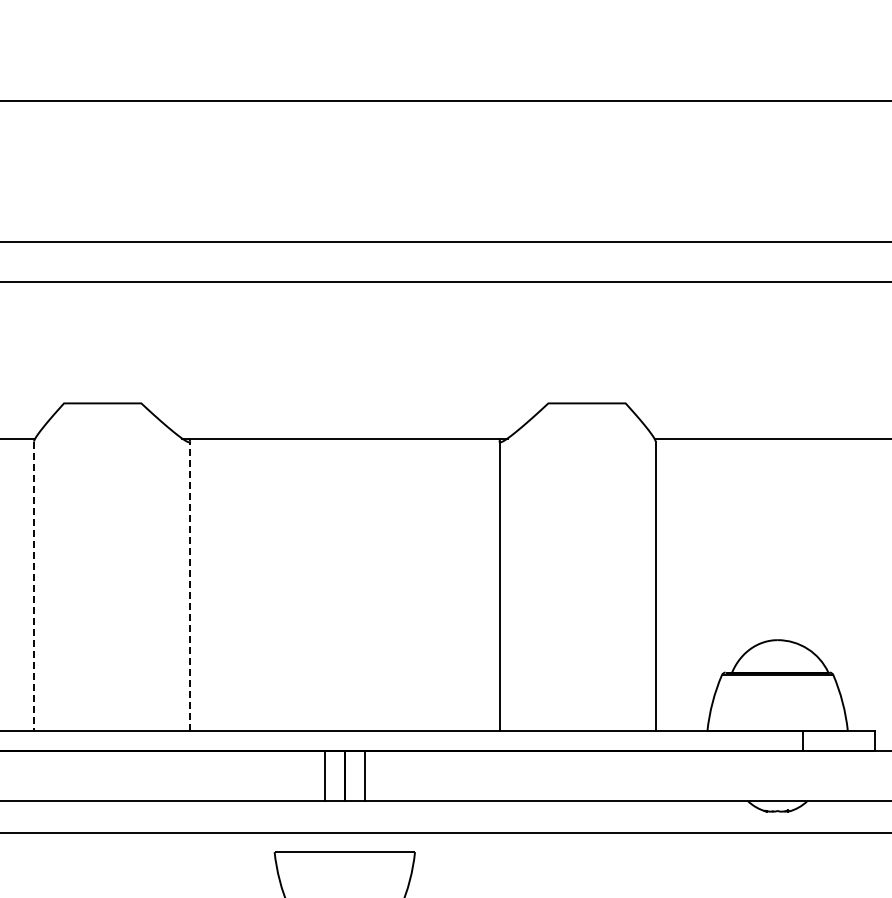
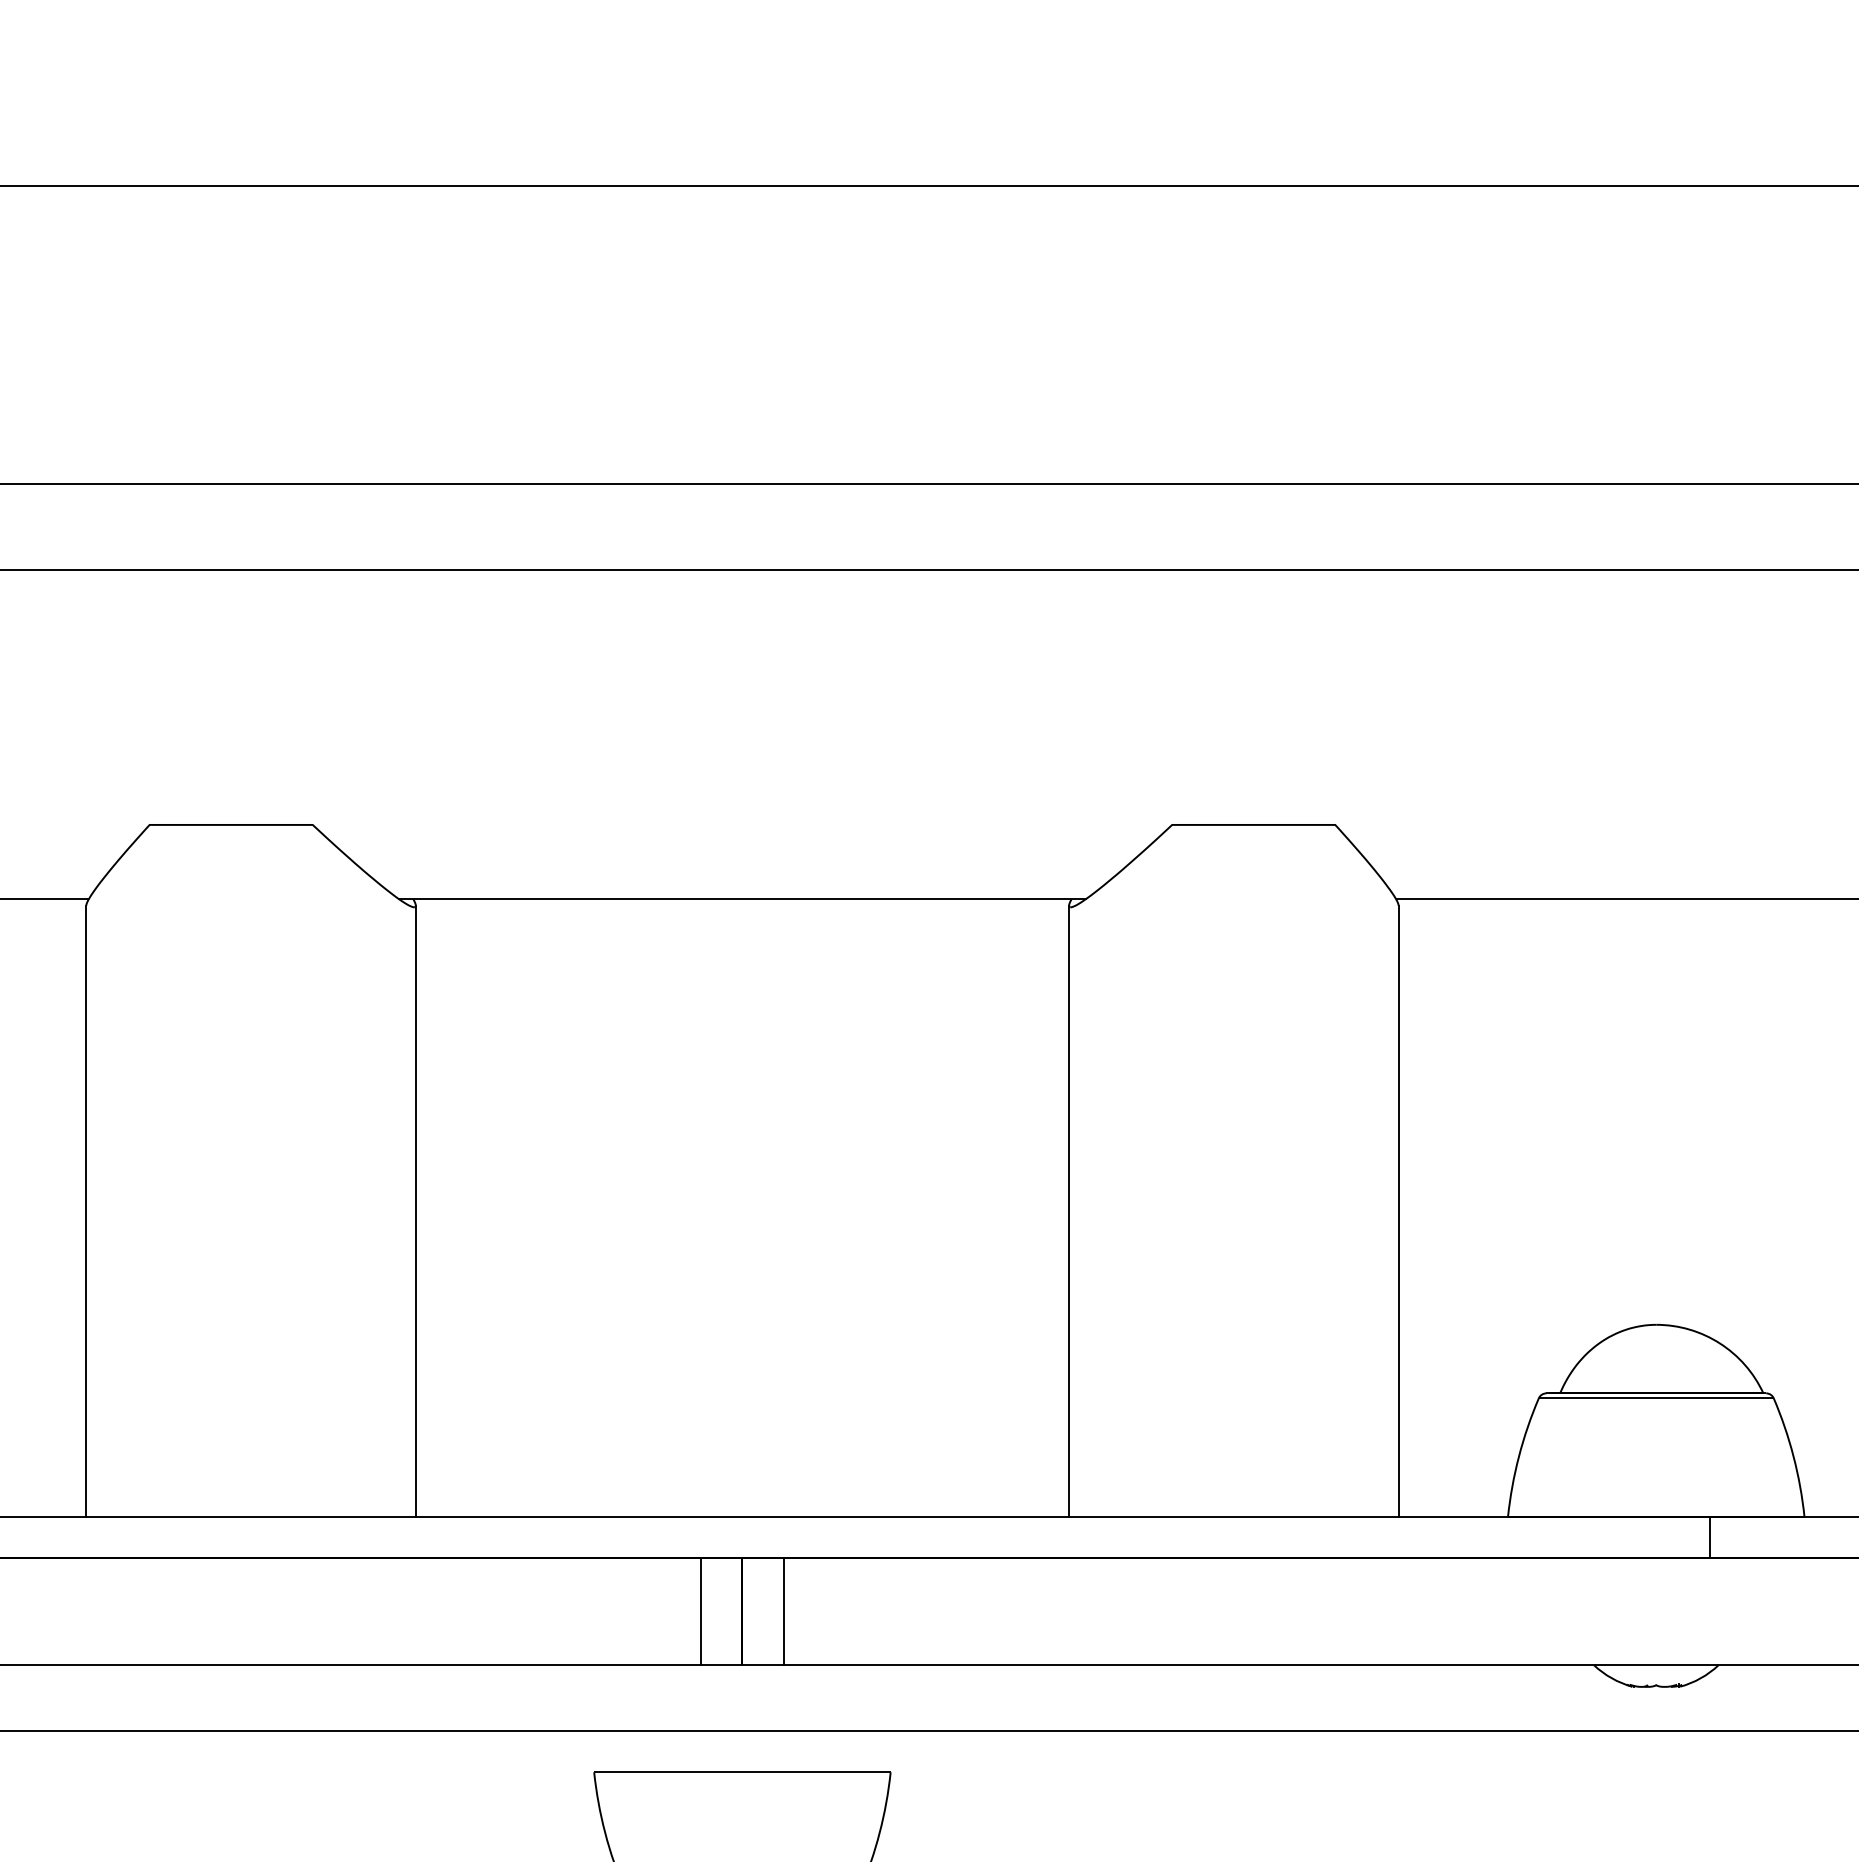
line: (34, 586) -> (87, 1211), dashed -> solid
line: (190, 586) -> (416, 1211), dashed -> solid

